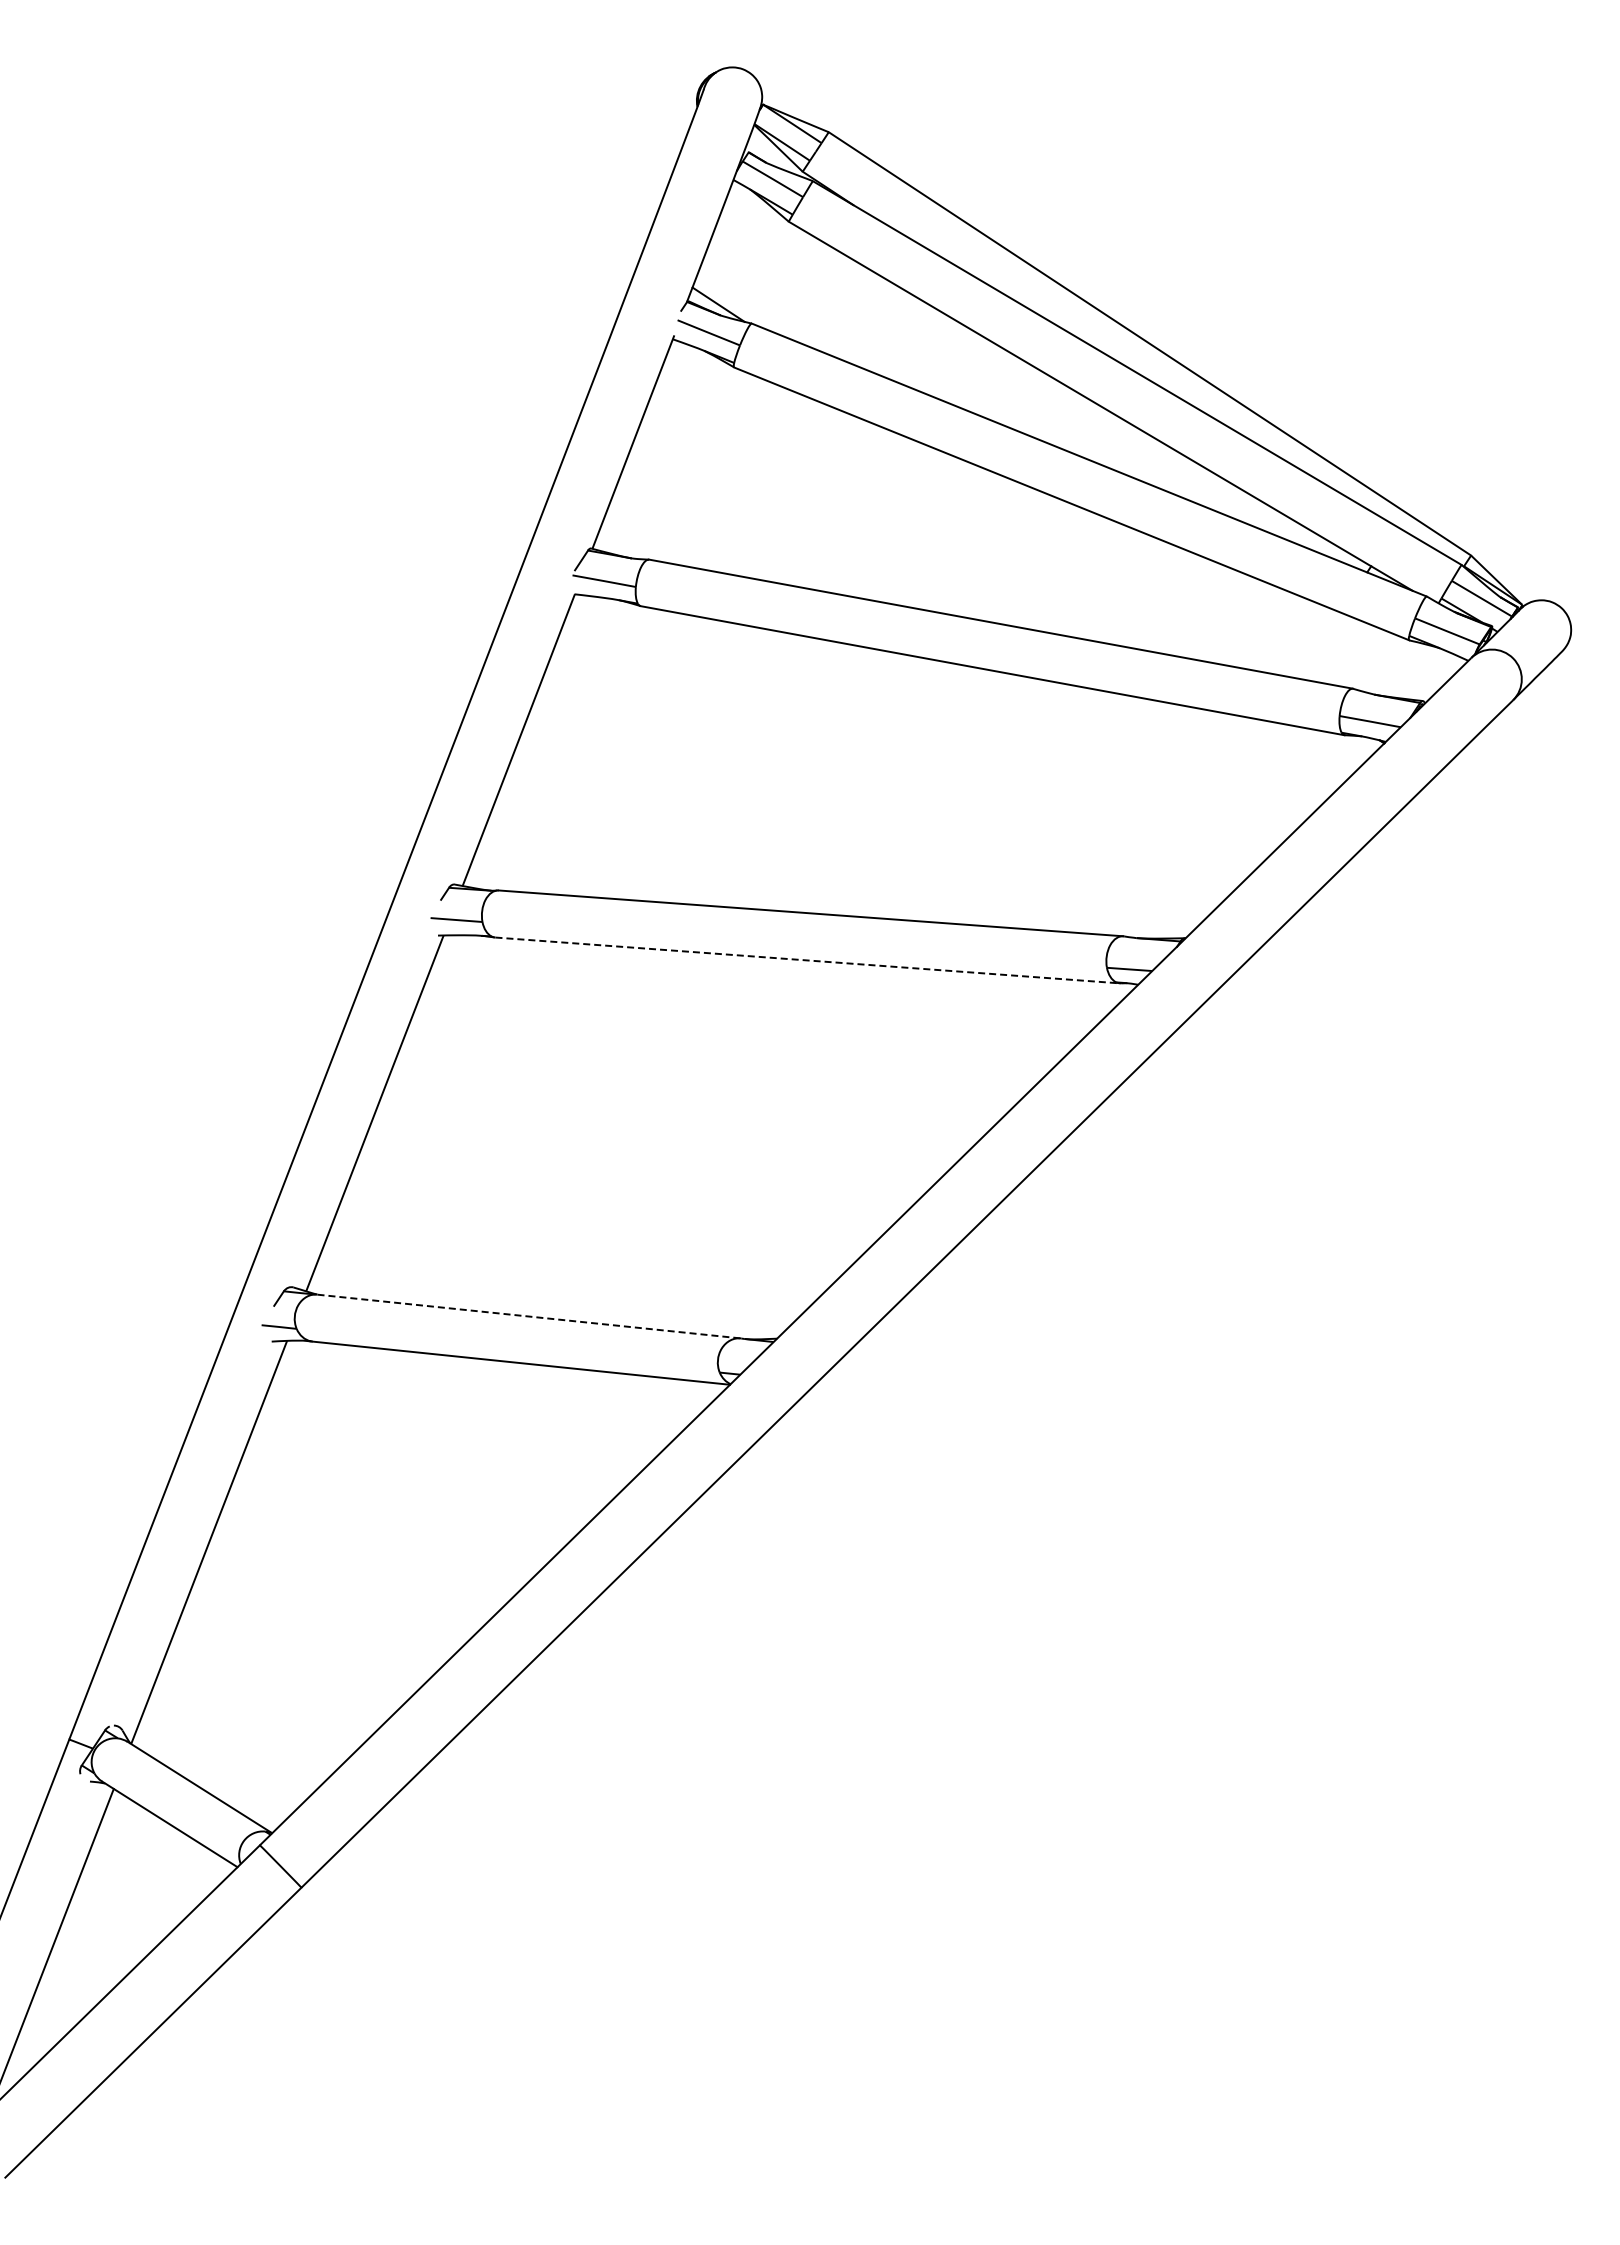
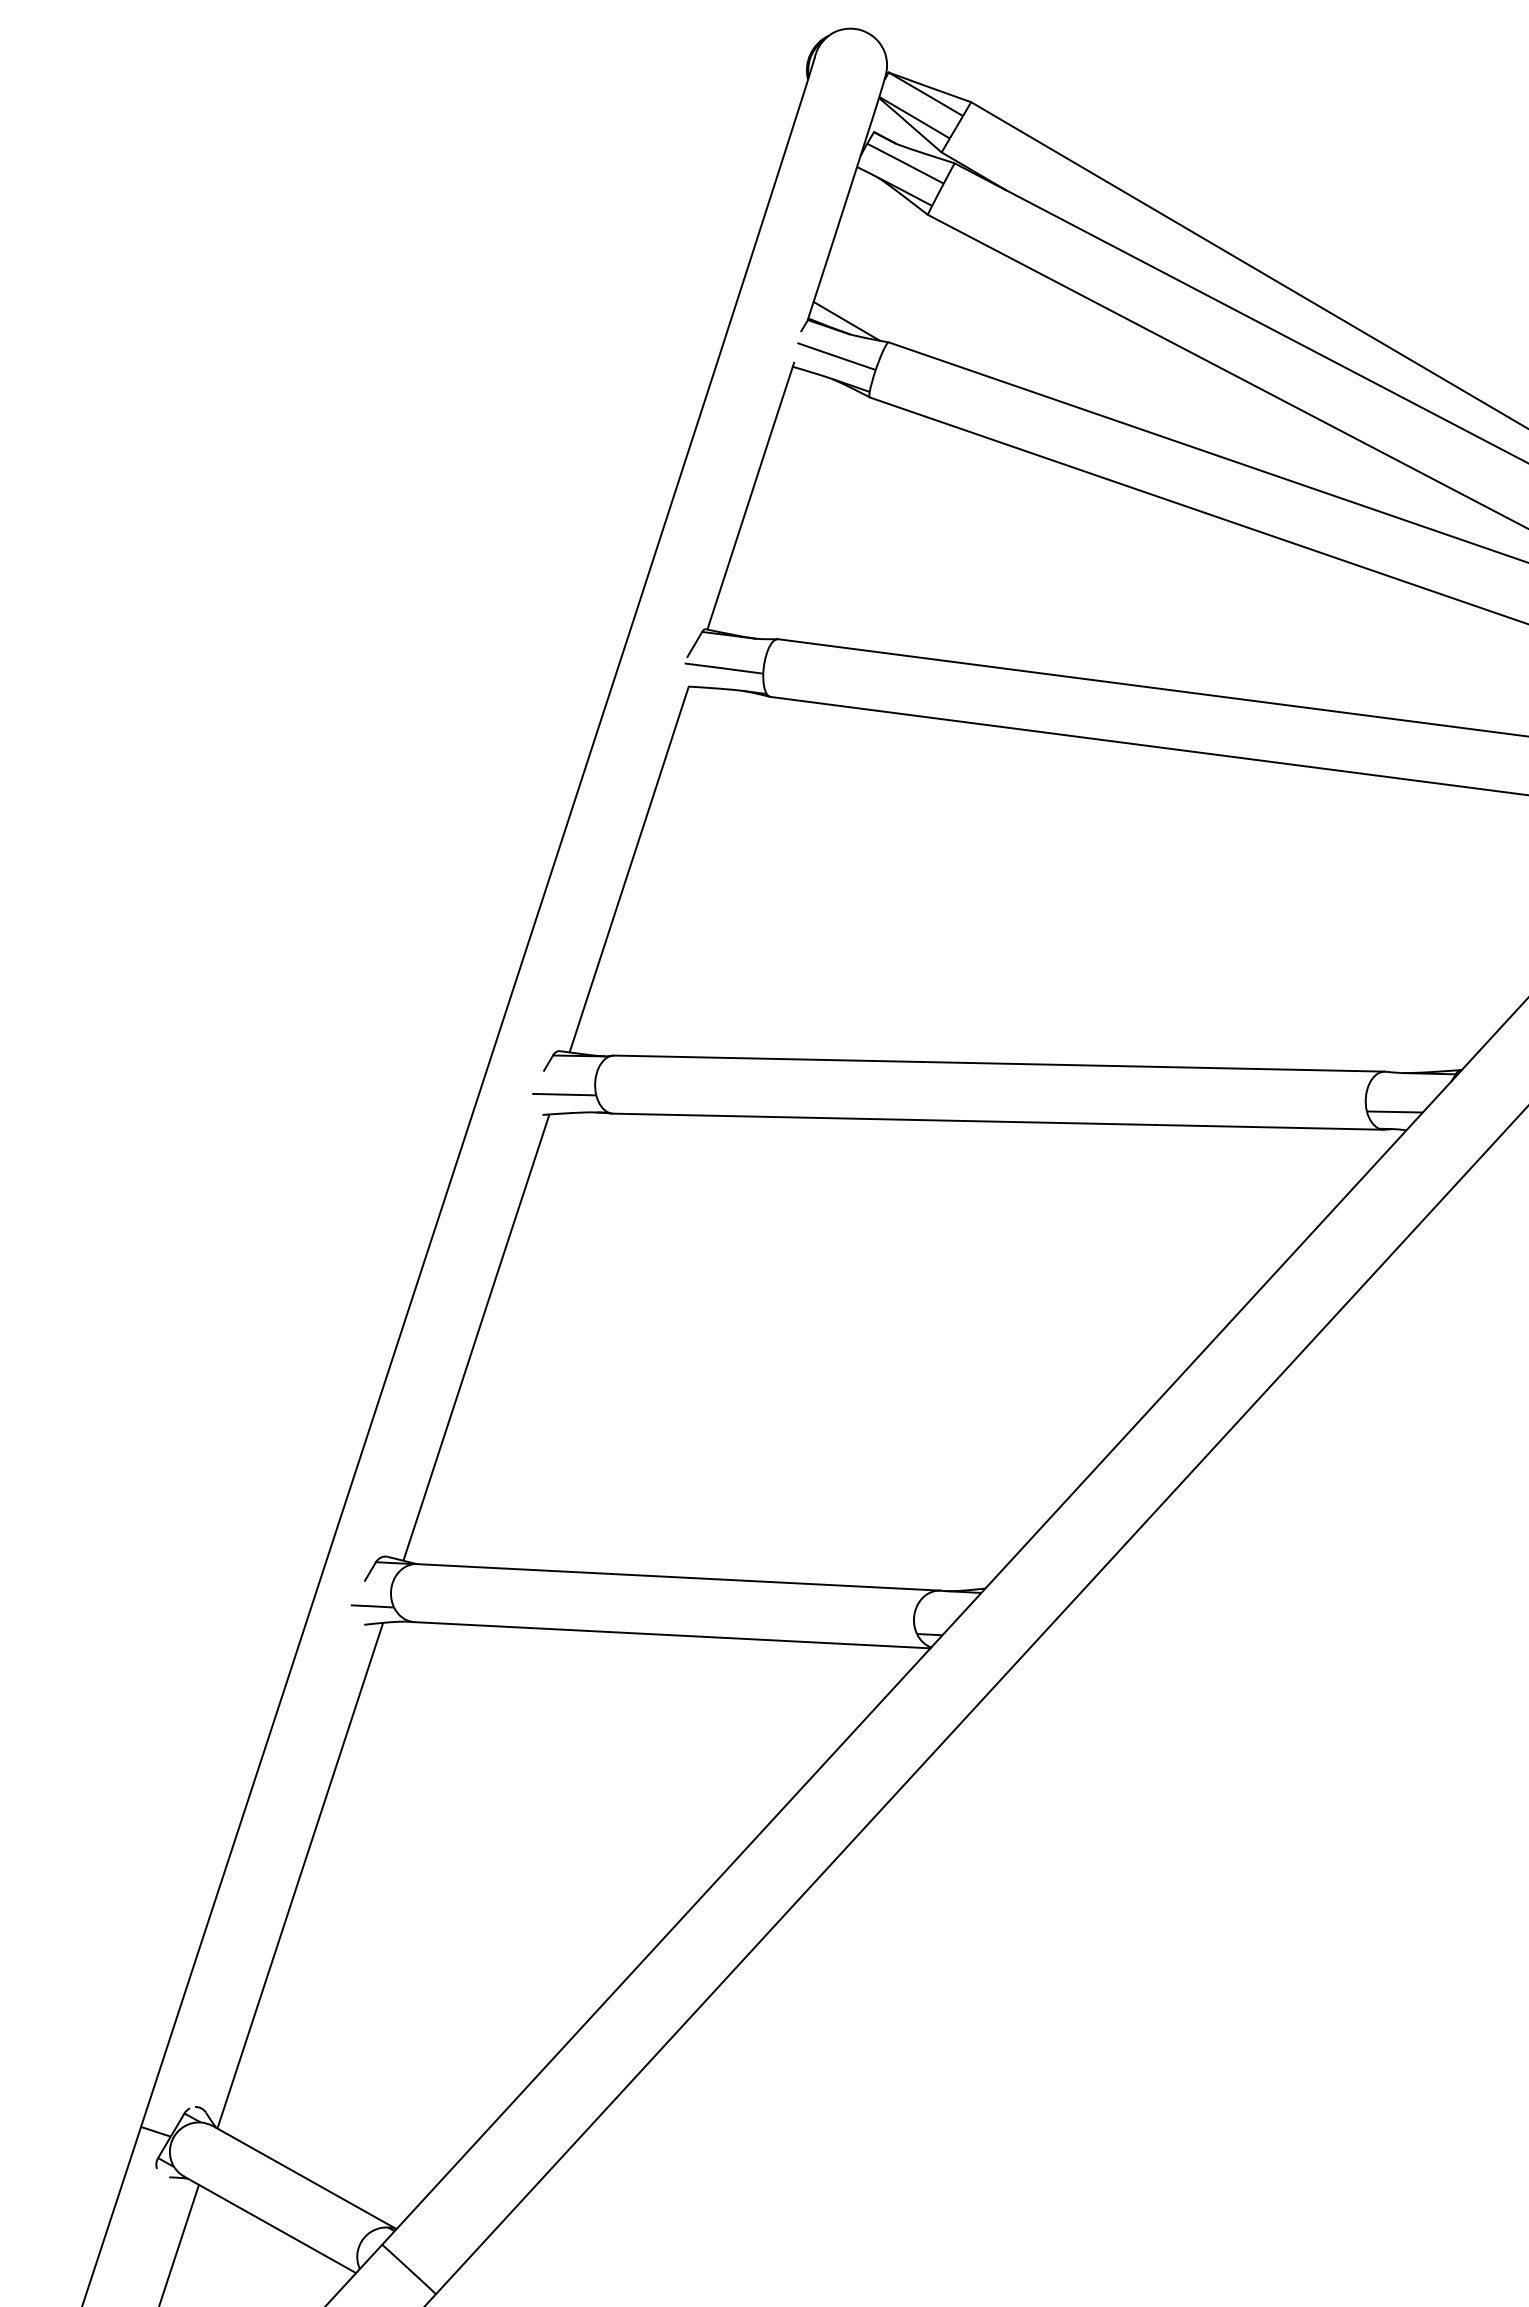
line: (808, 960) -> (999, 1121), dashed -> solid
line: (529, 1316) -> (679, 1577), dashed -> solid

